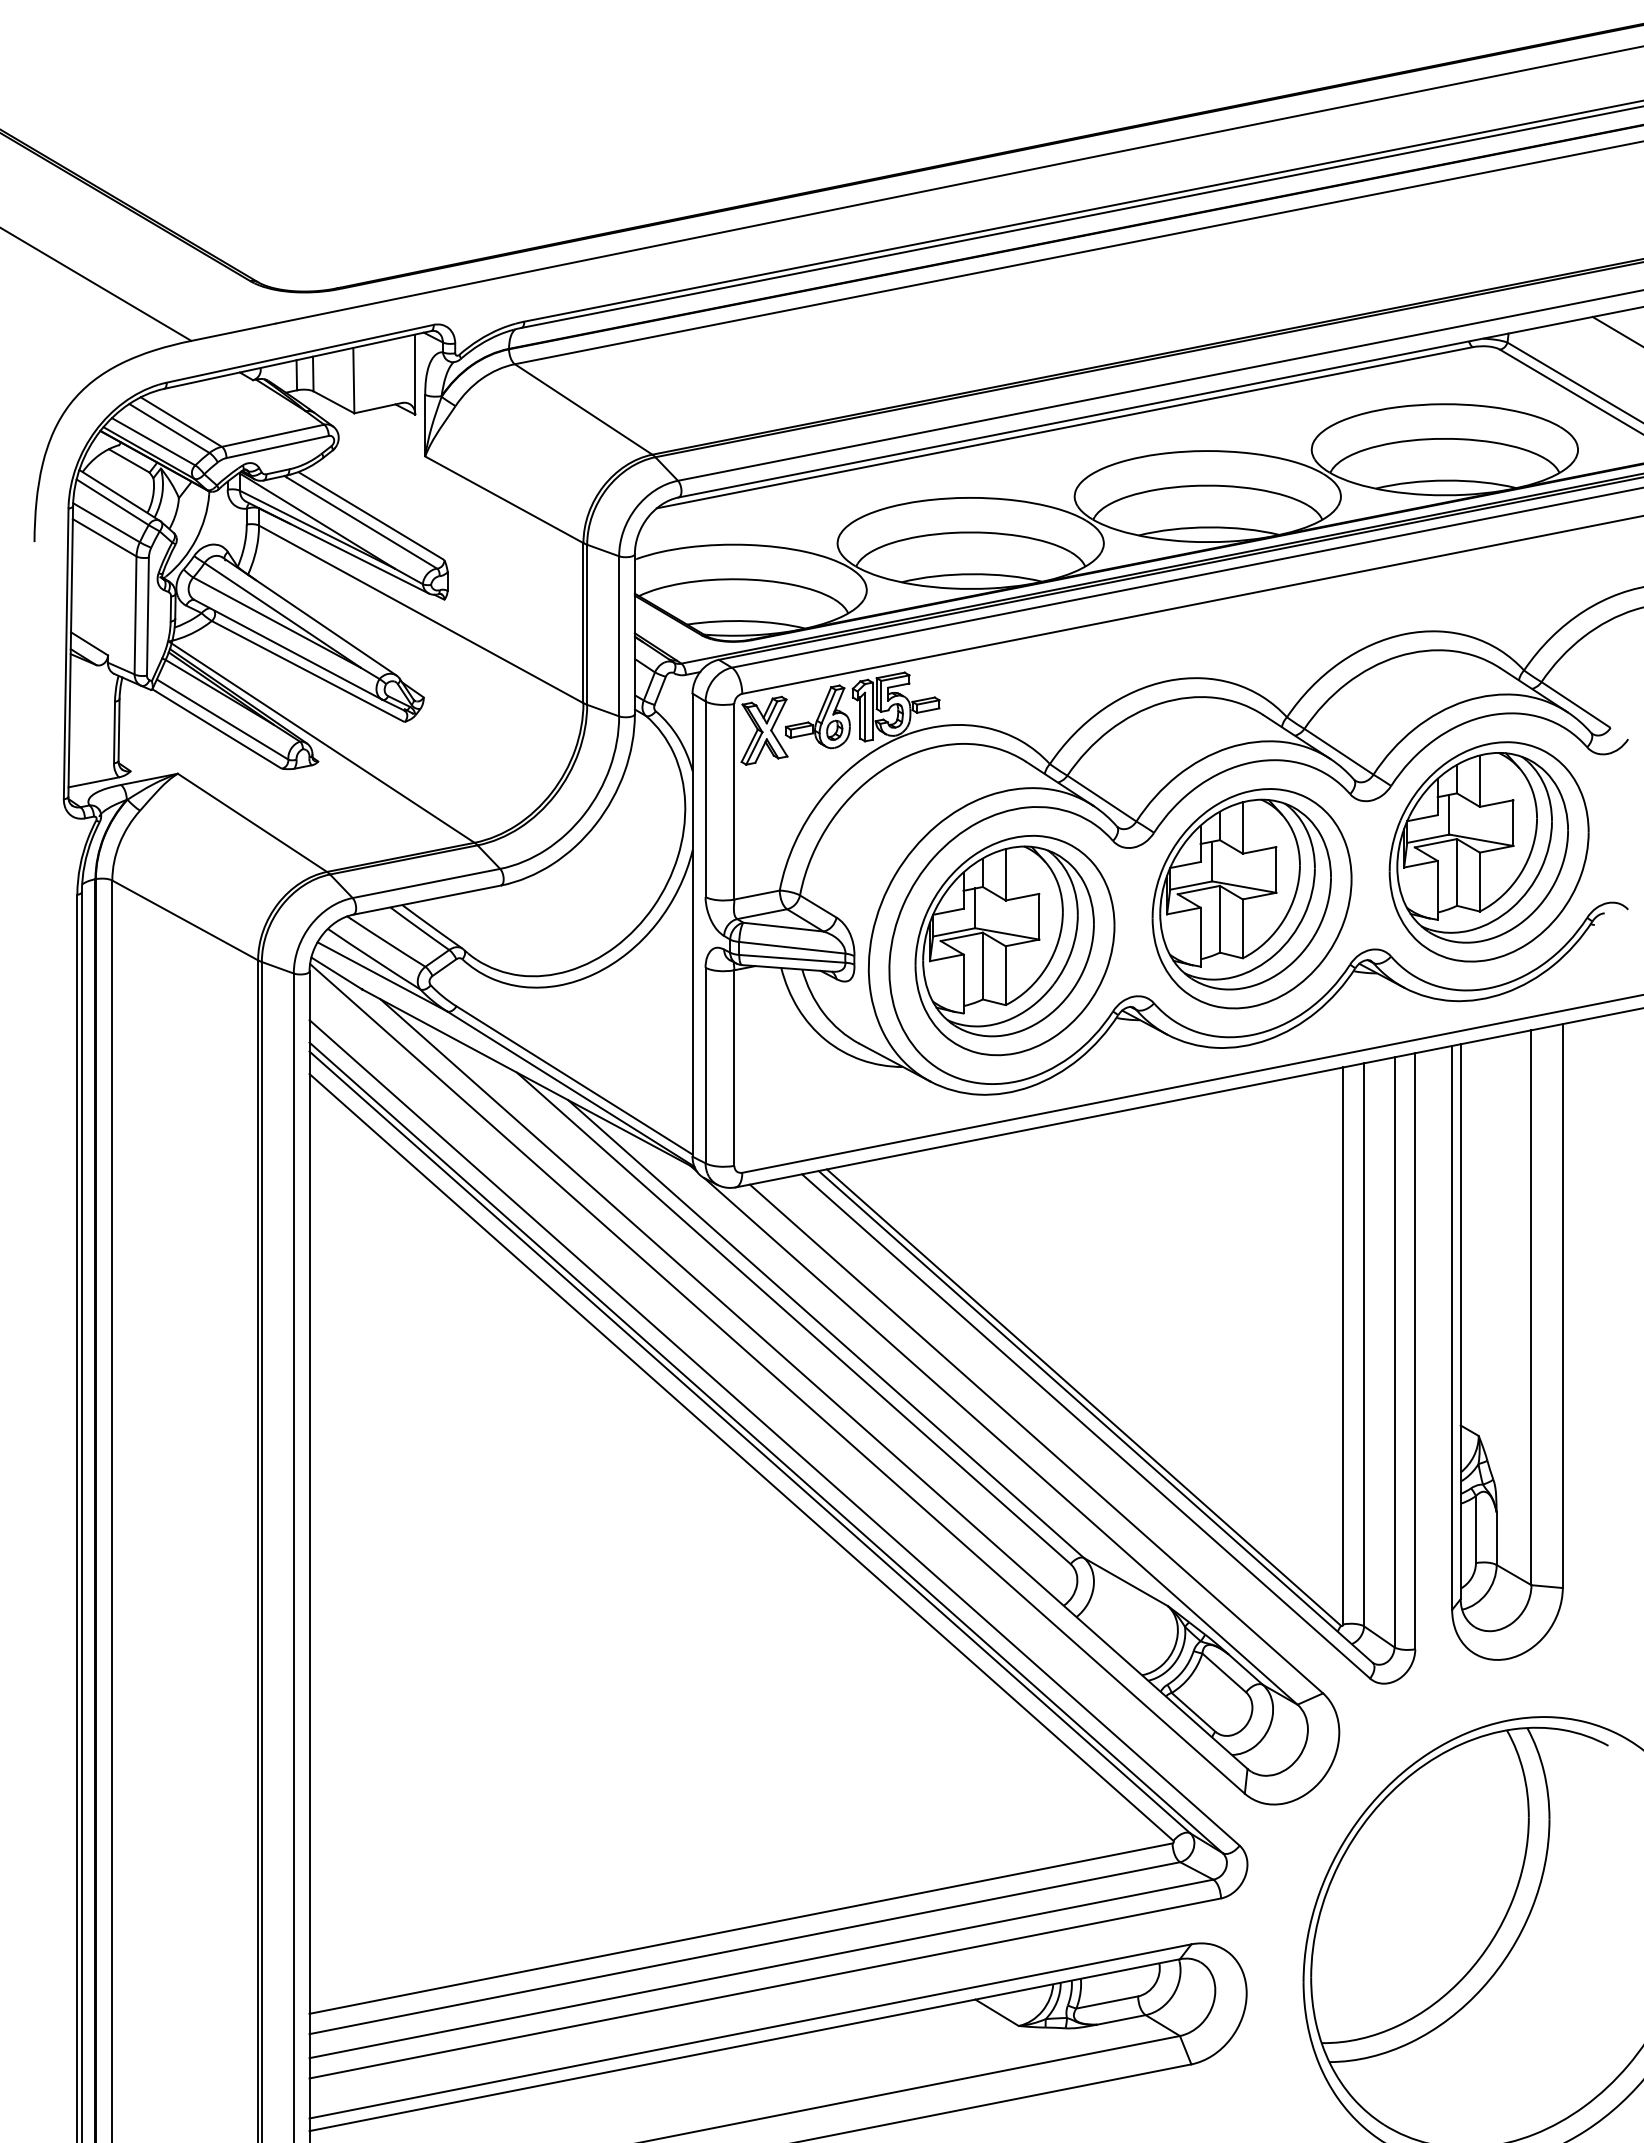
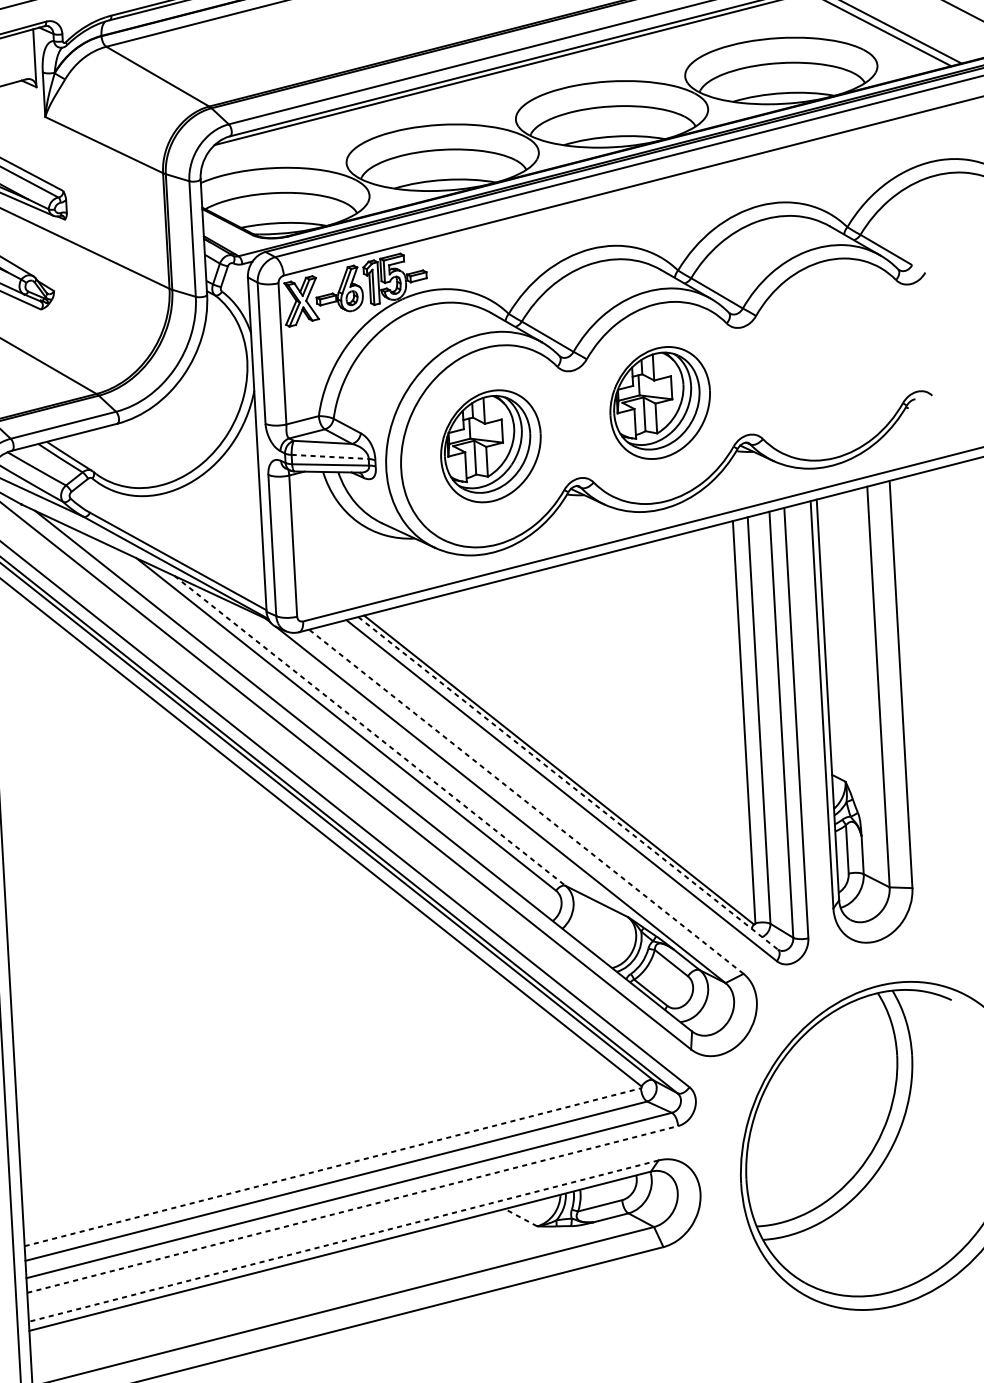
part: (1488, 851) -> (829, 359), removed
part: (1251, 898) -> (659, 402), size x0.7
part: (1014, 945) -> (490, 446), size x0.7
line: (792, 947) -> (330, 456), solid -> dashed
line: (826, 1329) -> (370, 731), solid -> dashed
line: (1096, 1417) -> (568, 783), solid -> dashed
line: (1036, 1438) -> (526, 801), solid -> dashed
line: (741, 1928) -> (333, 1167), solid -> dashed
line: (765, 1988) -> (352, 1209), solid -> dashed
line: (996, 2012) -> (520, 1217), solid -> dashed
line: (749, 2031) -> (343, 1241), solid -> dashed

